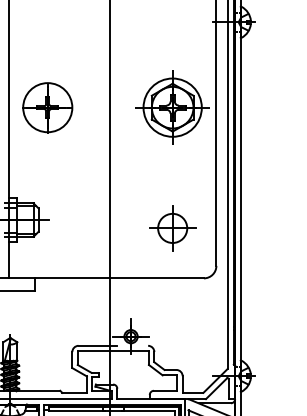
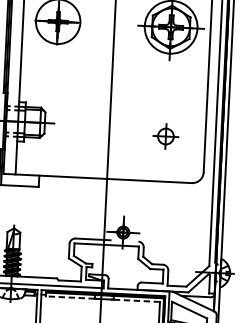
part: (172, 228) -> (165, 136), size x0.6
line: (75, 411) -> (69, 297), solid -> dashed
line: (149, 411) -> (136, 301), solid -> dashed

